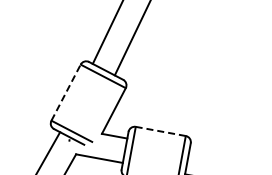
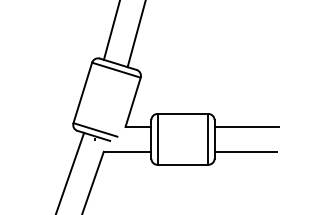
line: (65, 92) -> (82, 92), dashed -> solid
line: (160, 130) -> (182, 113), dashed -> solid
line: (221, 155) -> (246, 126), added

